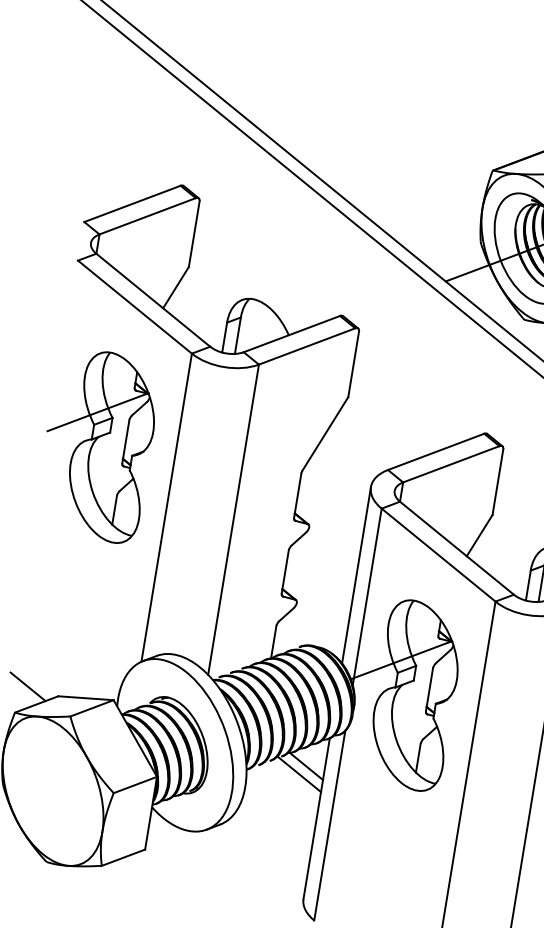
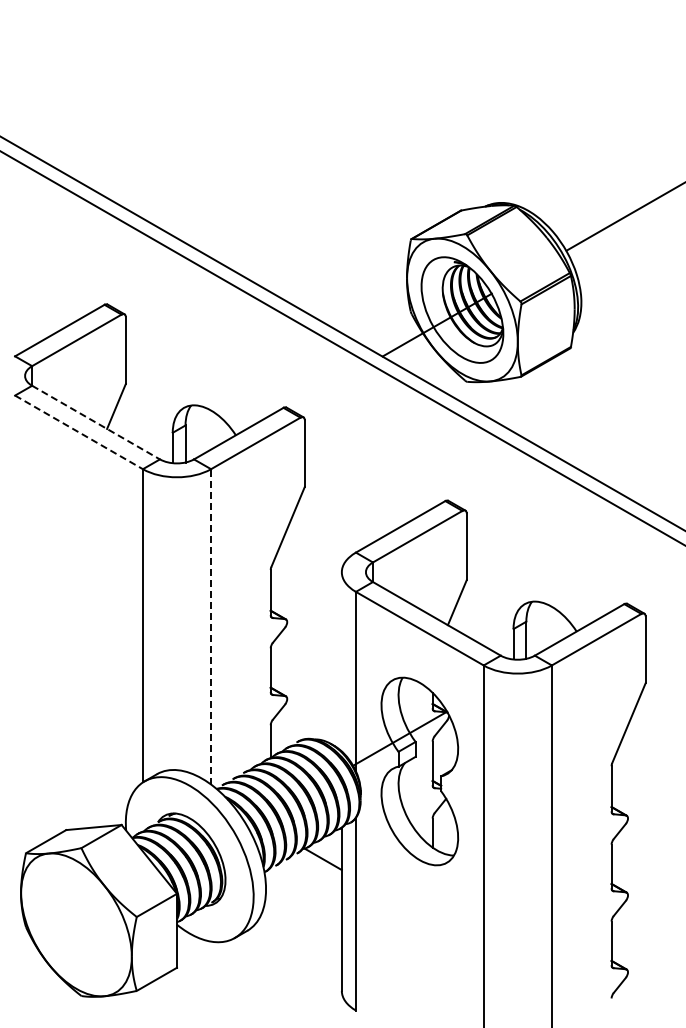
line: (153, 300) -> (96, 422), solid -> dashed
line: (135, 307) -> (79, 432), solid -> dashed
part: (97, 444) -> (64, 574), removed
line: (234, 519) -> (211, 626), solid -> dashed
line: (356, 574) -> (341, 661), removed
line: (27, 686) -> (34, 825), removed
line: (299, 774) -> (317, 868), removed

